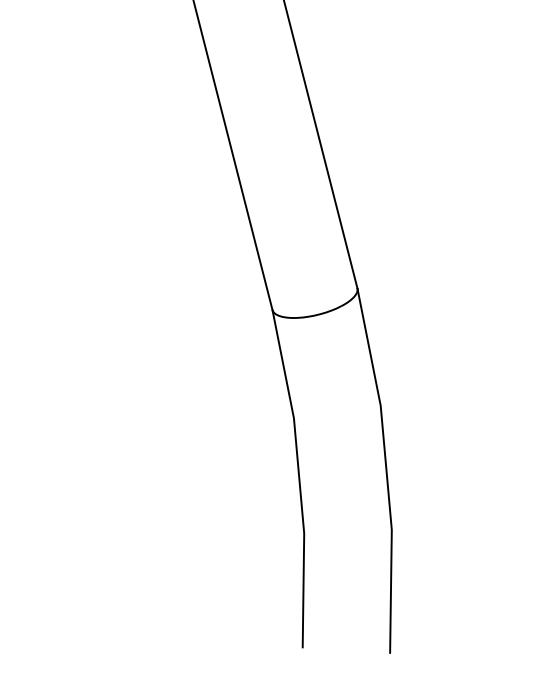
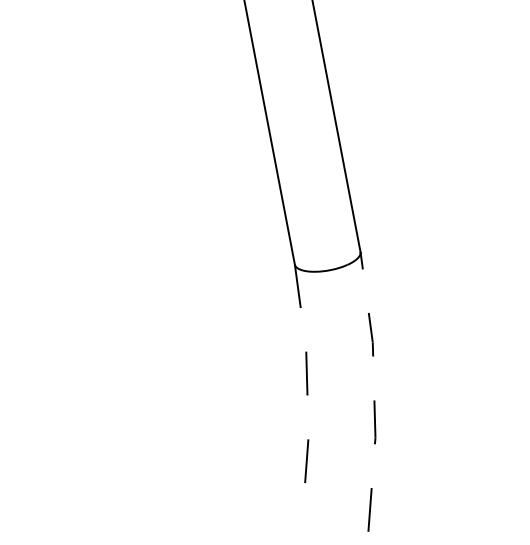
line: (386, 469) -> (374, 391), solid -> dashed
line: (299, 477) -> (307, 393), solid -> dashed

